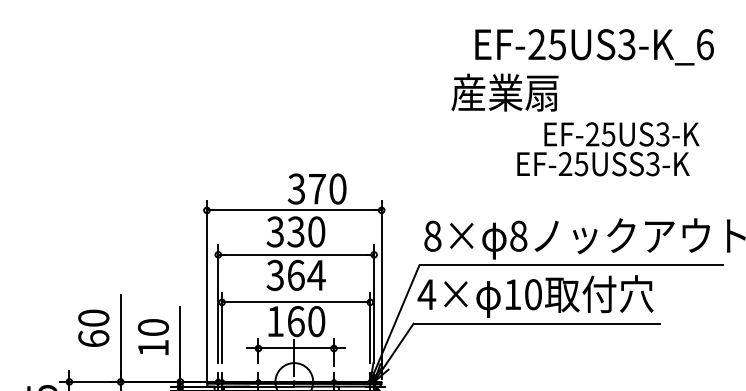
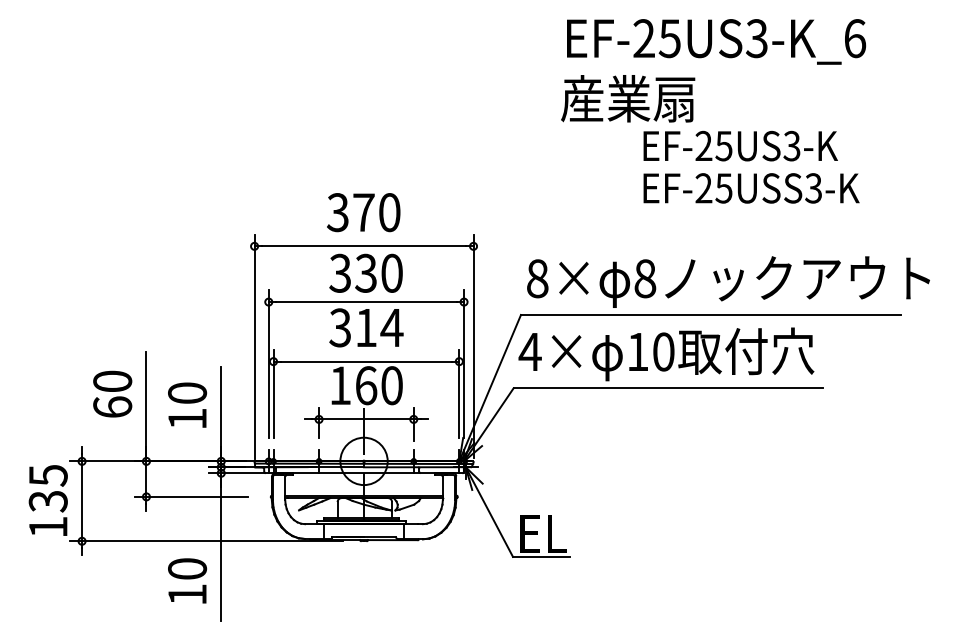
text: (594, 46) -> (716, 41), moved
text: (621, 133) -> (740, 145), moved
text: (317, 188) -> (363, 212), moved
text: (296, 275) -> (366, 327), 364 -> 314

